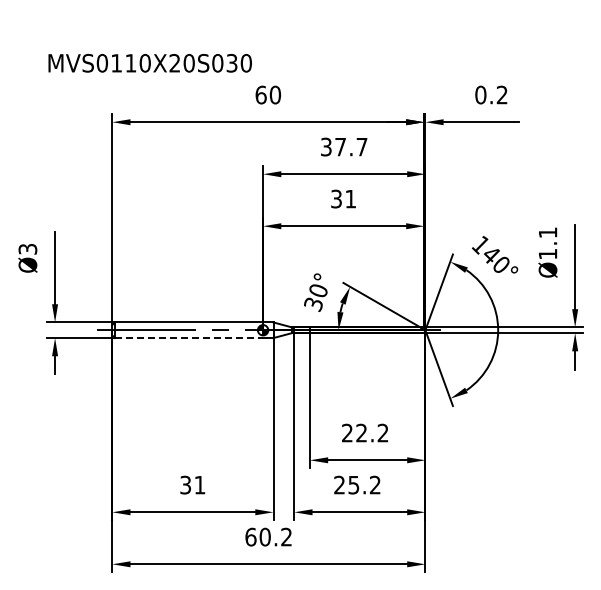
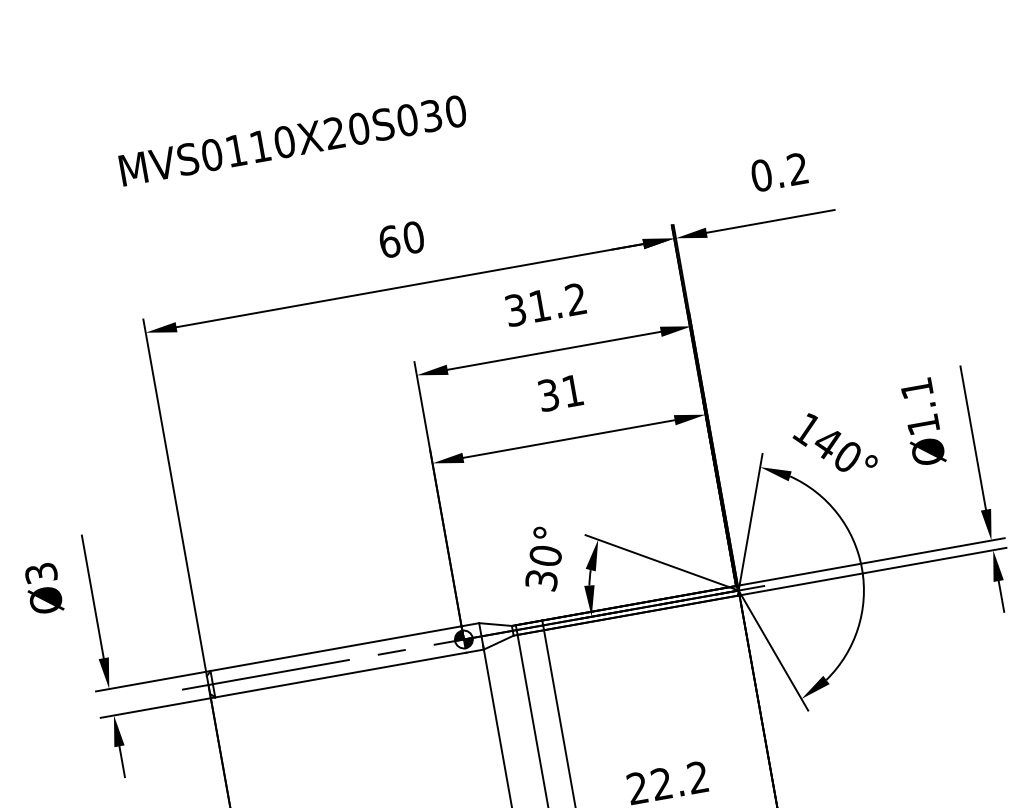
text: (149, 63) -> (291, 141), moved
text: (351, 146) -> (558, 301), 37.7 -> 31.2
line: (189, 338) -> (341, 675), dashed -> solid

